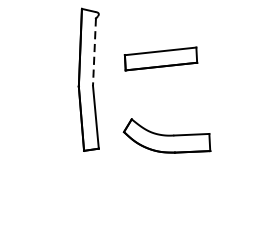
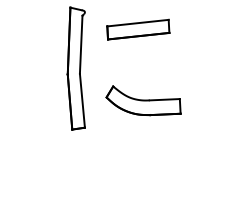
line: (94, 52) -> (81, 45), dashed -> solid
part: (161, 58) -> (138, 29), moved
part: (167, 135) -> (143, 100), moved

